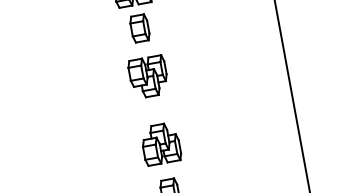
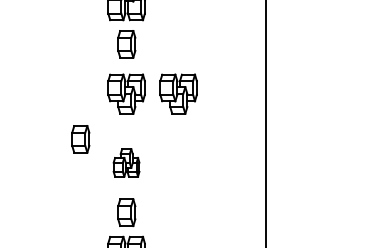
part: (199, 67) -> (178, 93), added
part: (111, 129) -> (80, 139), added
part: (160, 143) -> (126, 162), size x0.7

